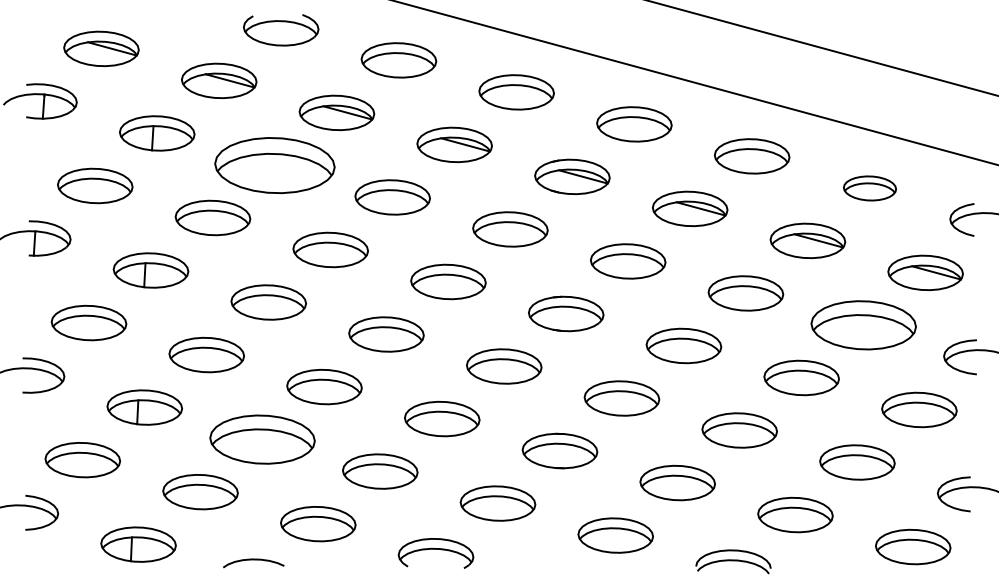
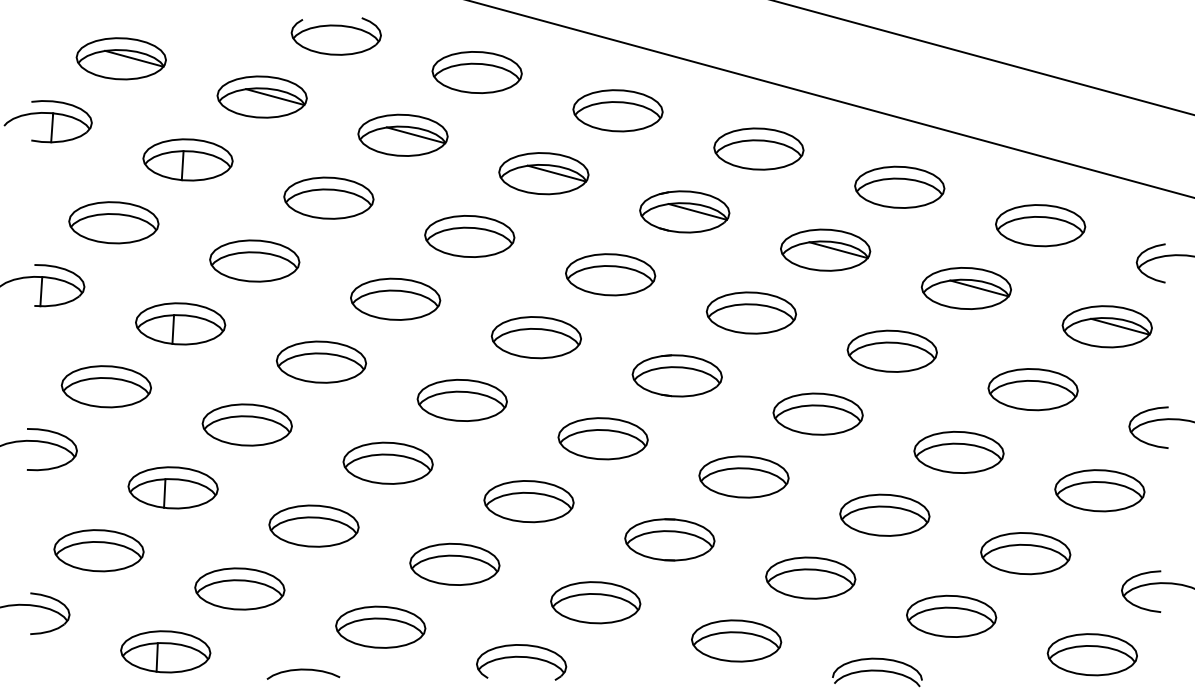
part: (274, 164) -> (328, 197), size x0.62
part: (869, 188) -> (1040, 225), size x1.43
part: (863, 325) -> (1032, 389), size x0.71
part: (262, 439) -> (313, 525), size x0.71

